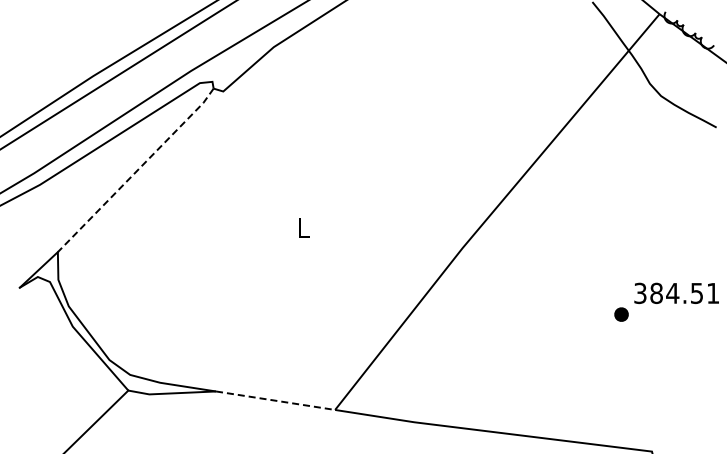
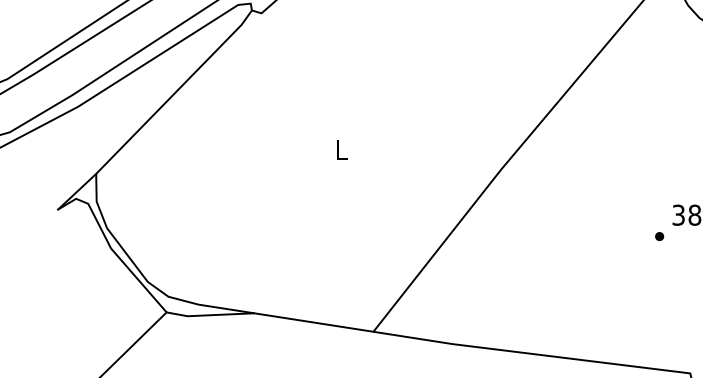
line: (137, 170) -> (175, 92), dashed -> solid
part: (620, 314) -> (658, 236), size x0.62
line: (276, 400) -> (314, 322), dashed -> solid

